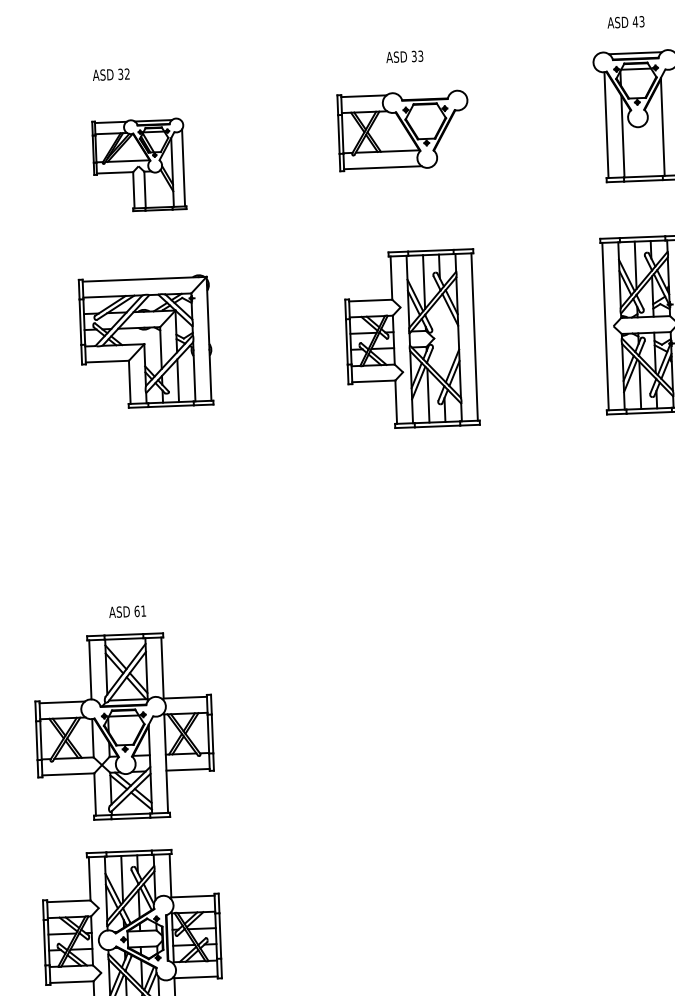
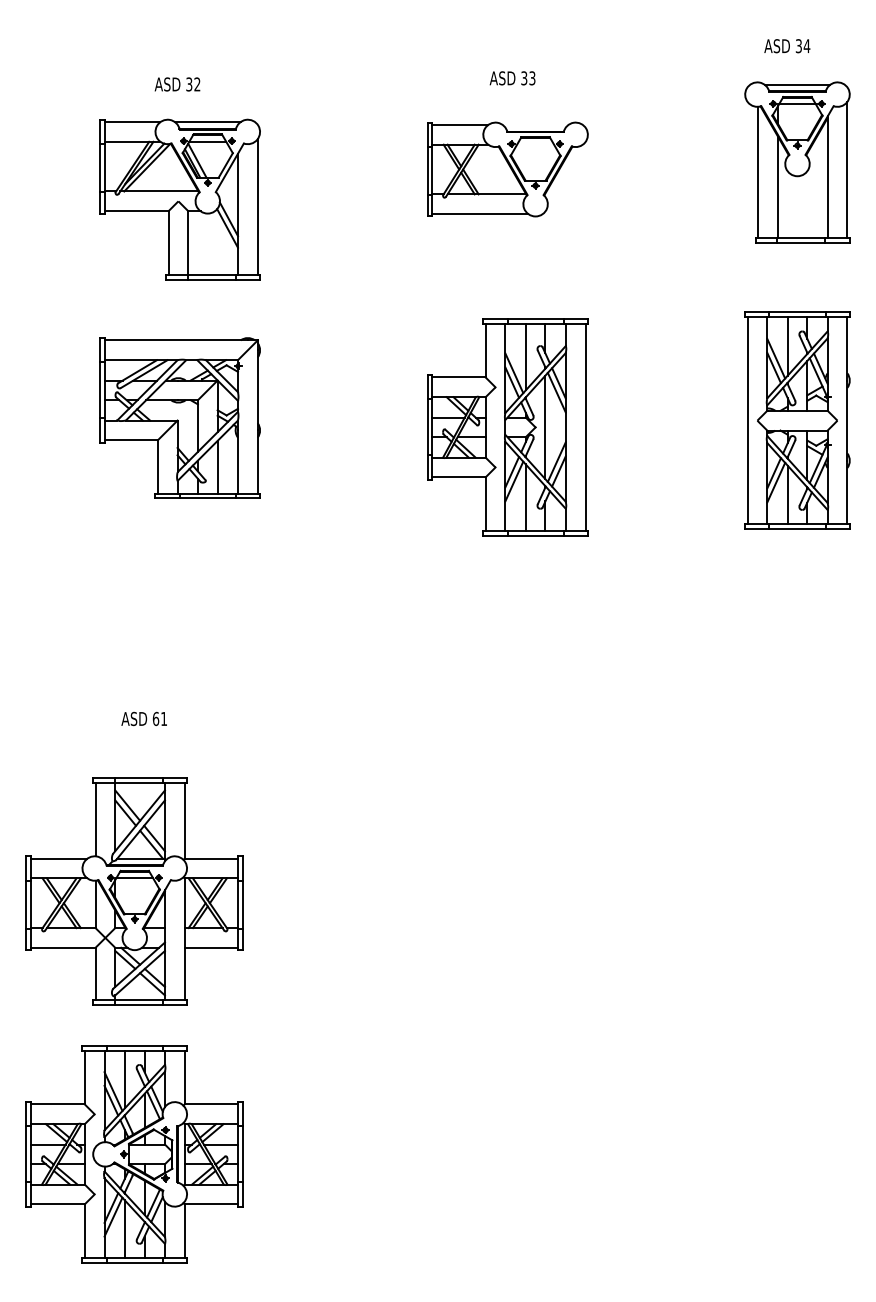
text: (638, 22) -> (802, 46), 43 -> 34
text: (111, 74) -> (177, 84), moved
part: (138, 165) -> (179, 199), size x1.43
line: (442, 338) -> (545, 427), added
text: (126, 611) -> (143, 718), moved

